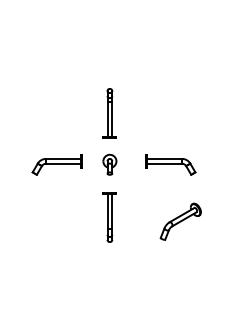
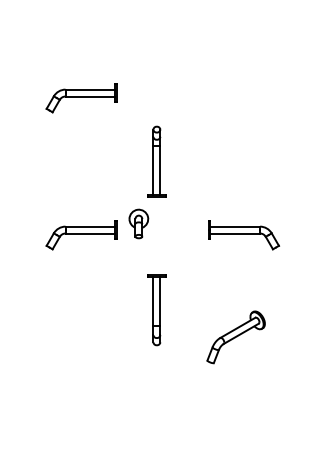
part: (57, 69) -> (81, 98), added
part: (109, 164) -> (138, 223), moved
part: (180, 221) -> (235, 337), moved

